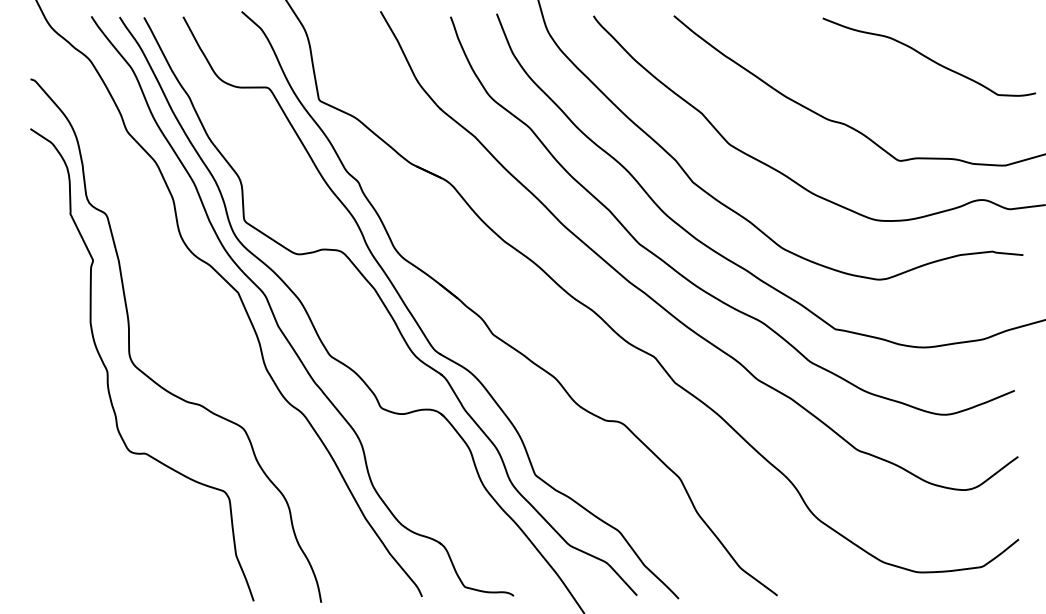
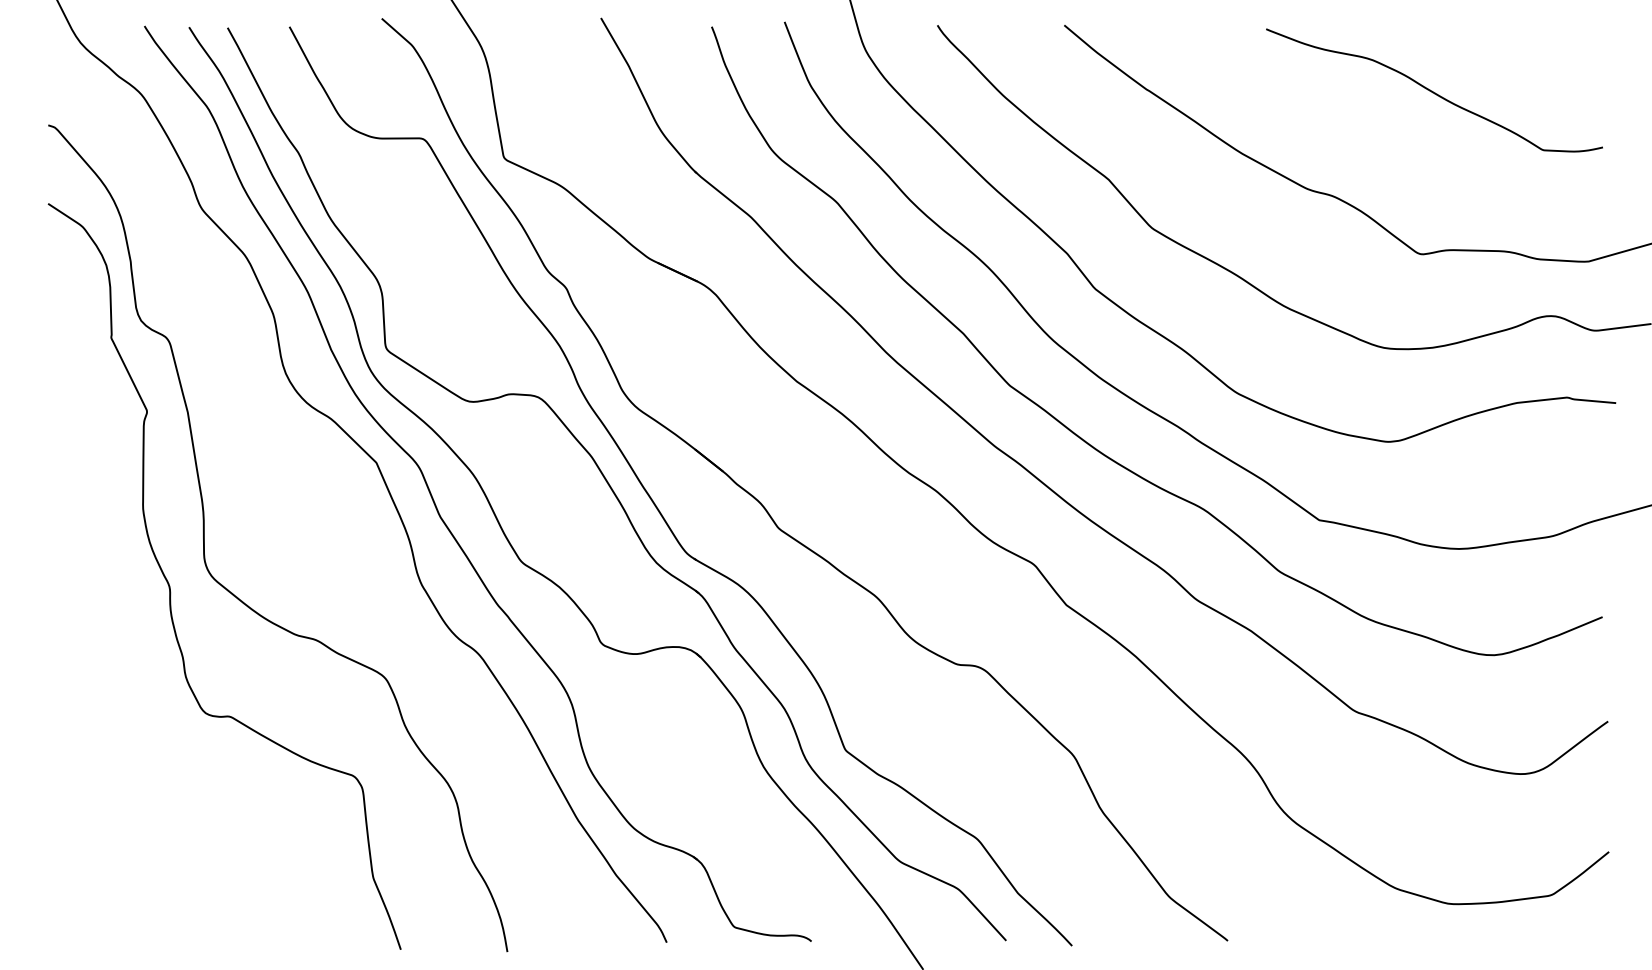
curve: (929, 57) -> (1434, 91), moved

